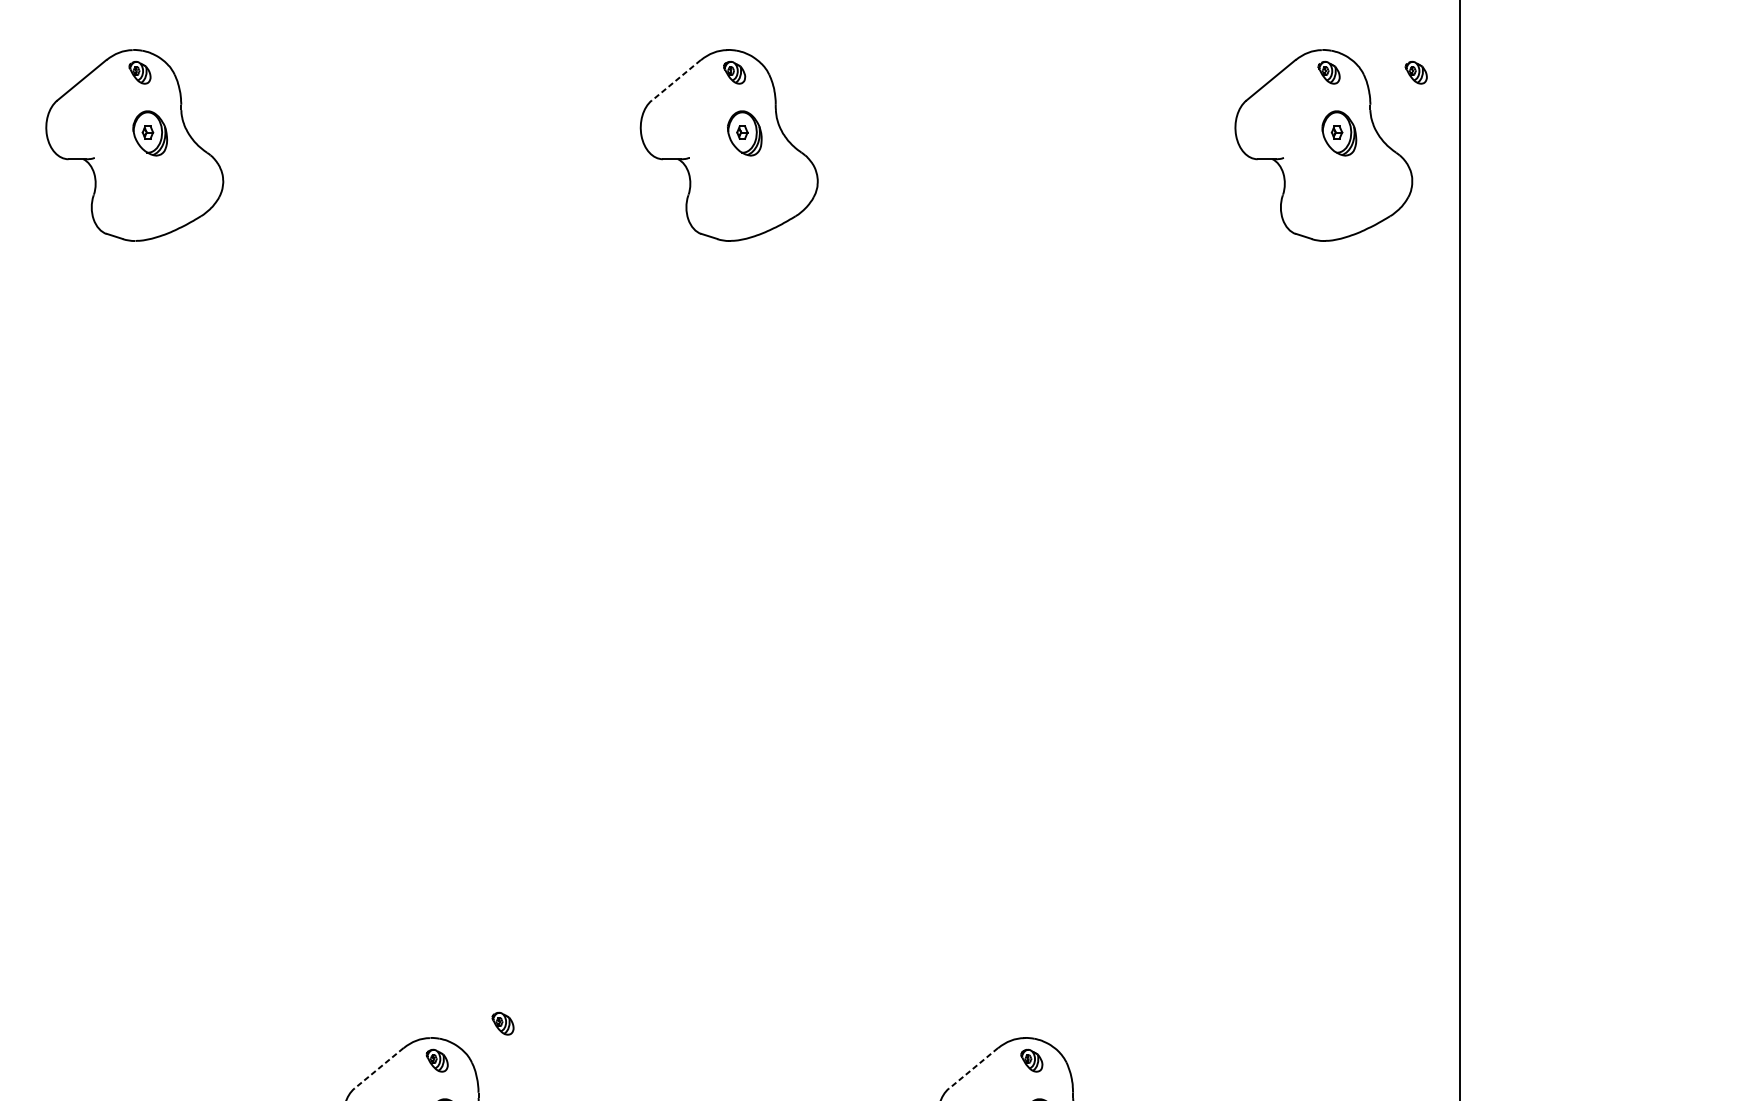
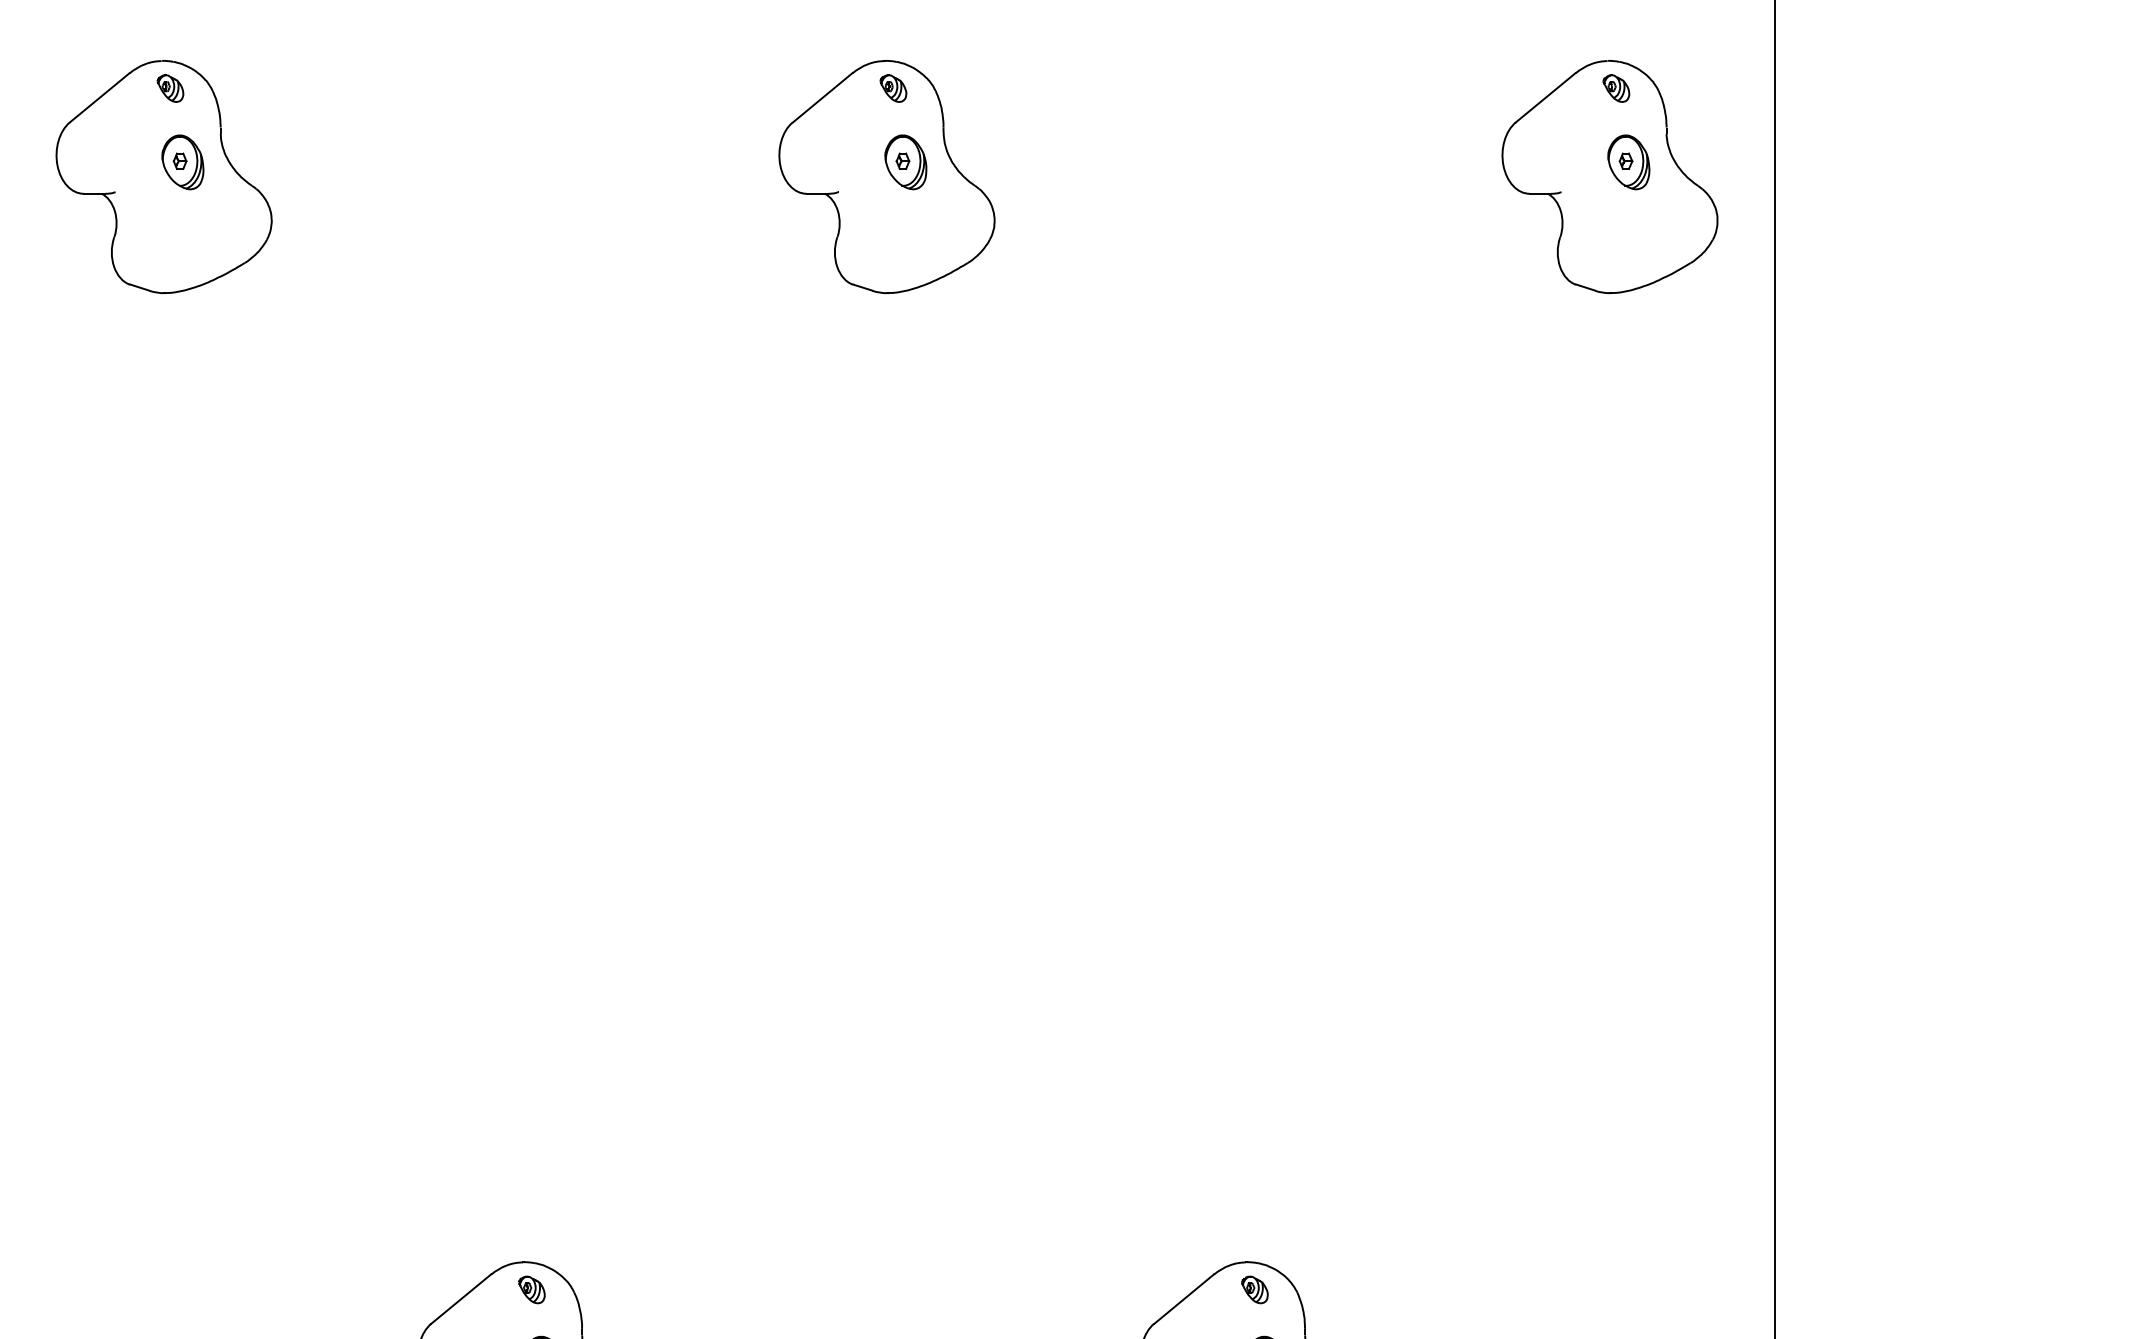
part: (1416, 72) -> (1722, 88), removed
line: (676, 80) -> (822, 97), dashed -> solid
part: (502, 1023) -> (611, 1244), removed
line: (379, 1068) -> (461, 1299), dashed -> solid
line: (973, 1068) -> (1184, 1299), dashed -> solid

